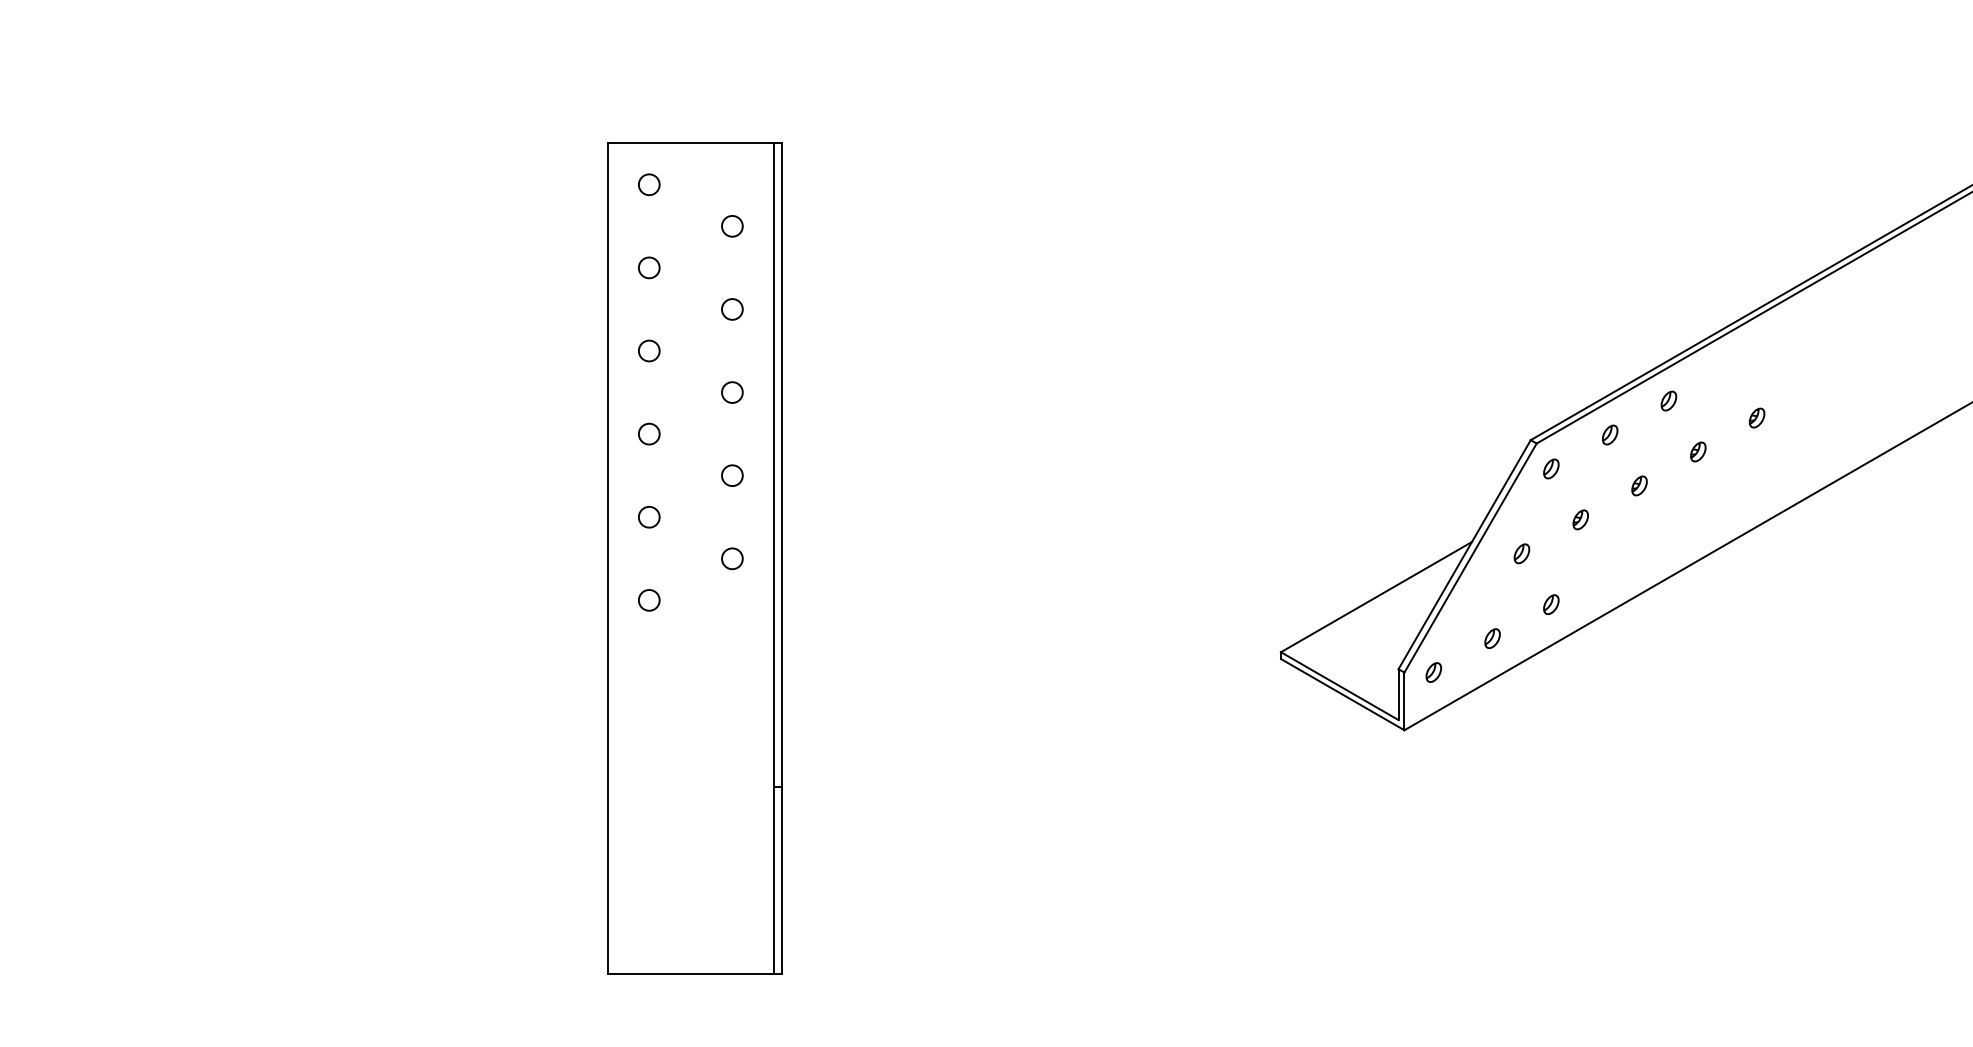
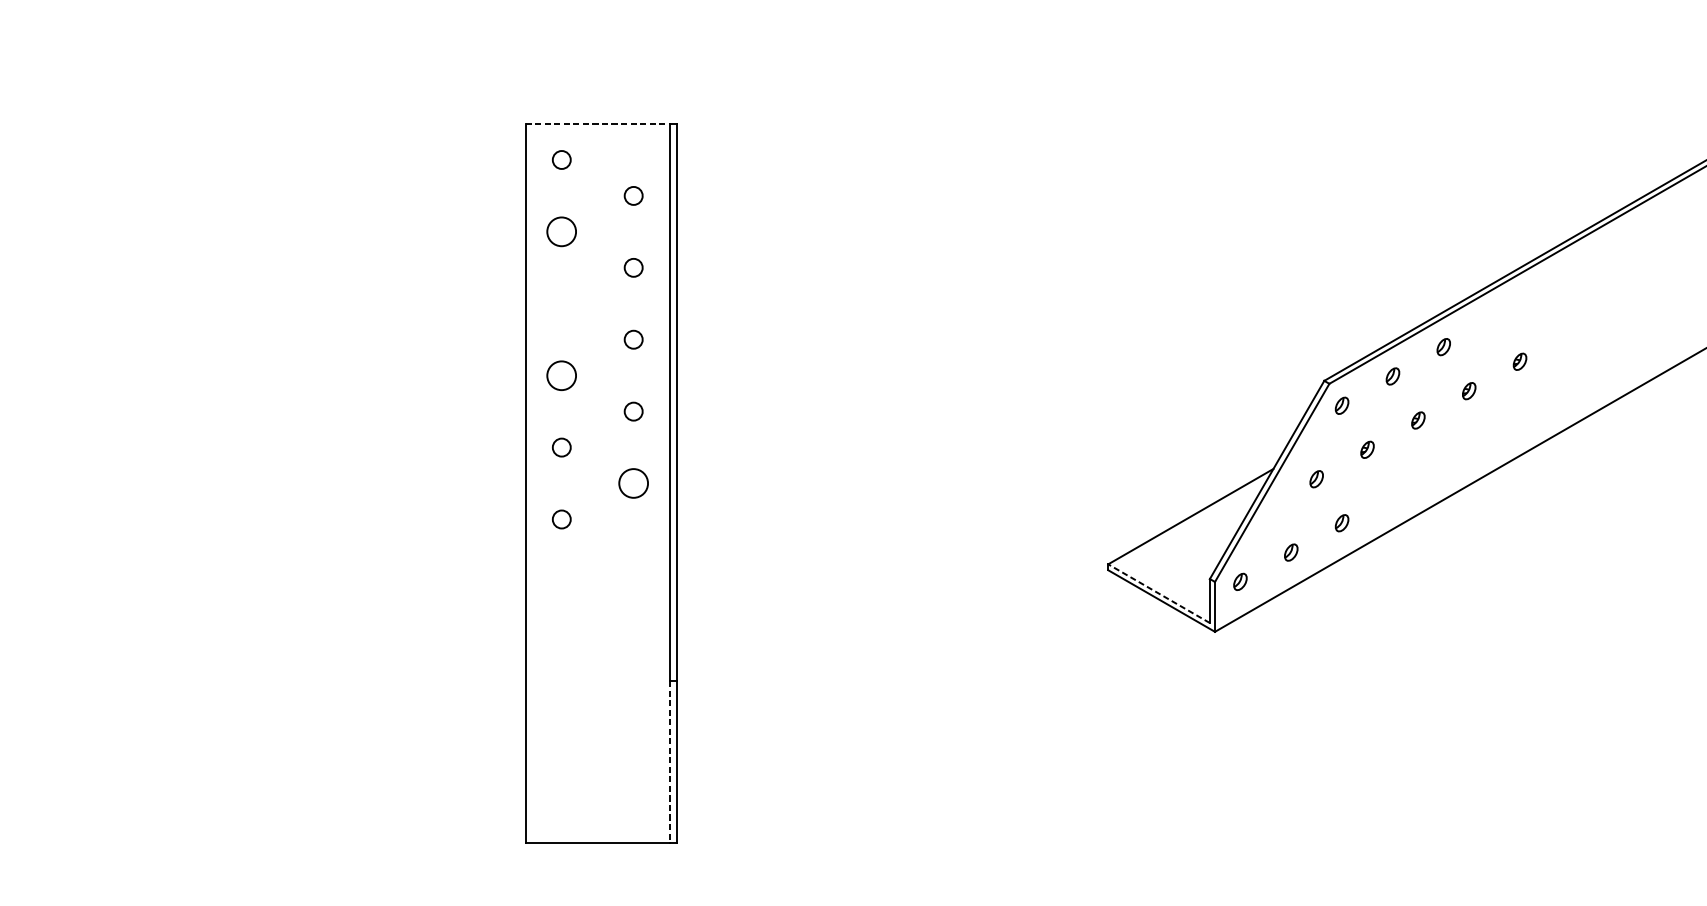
line: (691, 143) -> (598, 124), solid -> dashed
circle: (649, 267) -> (561, 231), size x1.6
circle: (649, 350) -> (561, 303), removed
circle: (649, 433) -> (561, 375), size x1.6
circle: (732, 558) -> (633, 483), size x1.6
line: (1339, 686) -> (1158, 593), solid -> dashed
line: (773, 880) -> (669, 761), solid -> dashed

